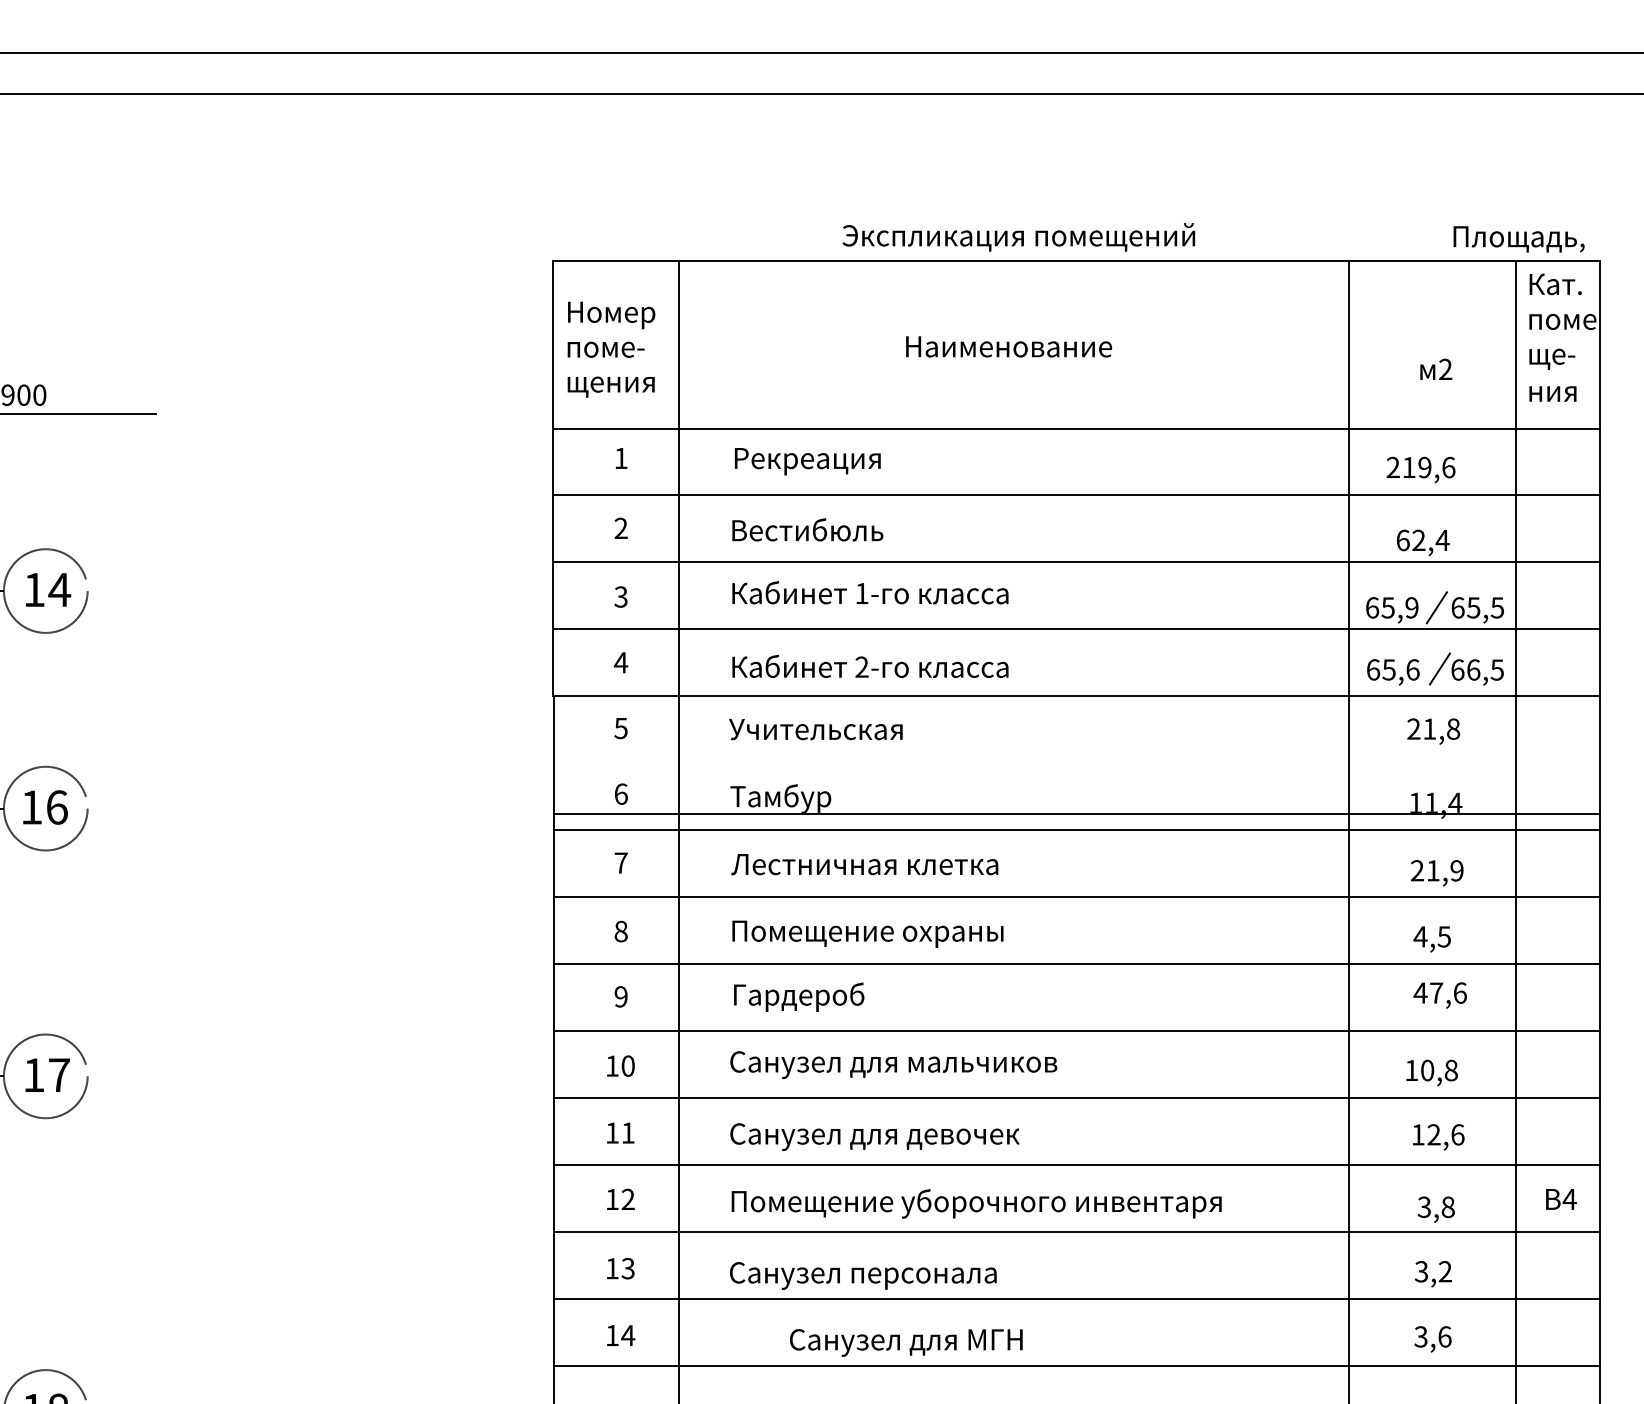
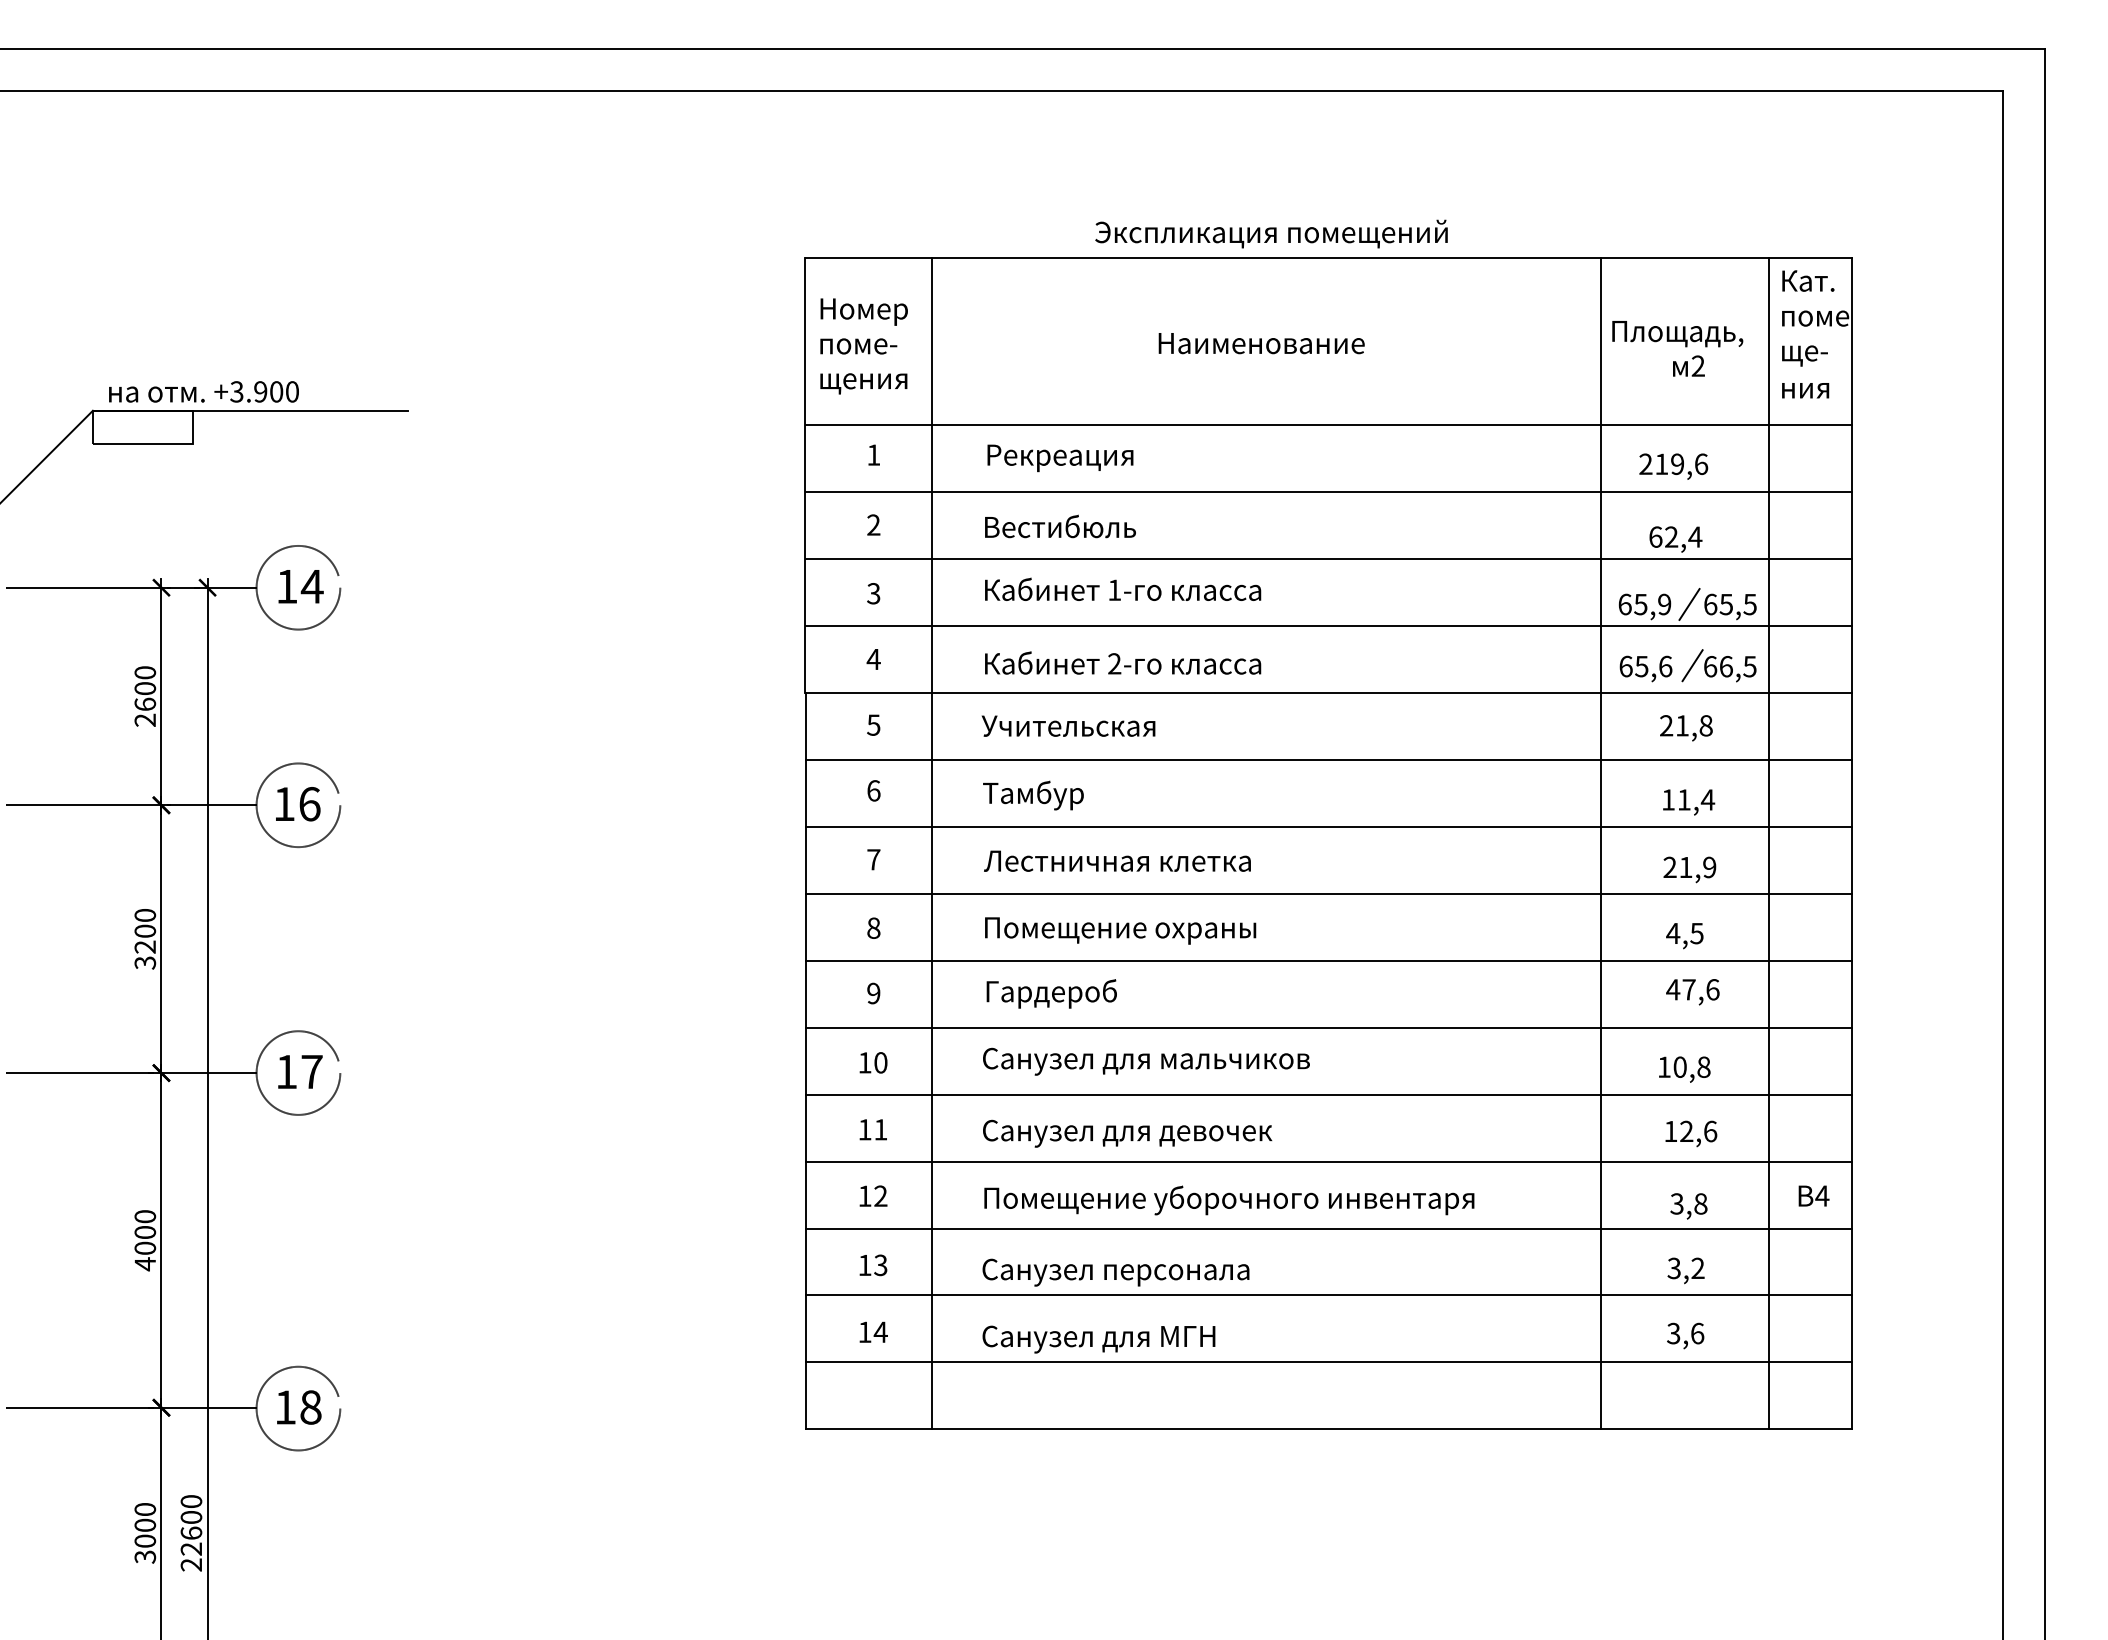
text: (1518, 239) -> (1677, 334), moved
line: (1076, 813) -> (1329, 759), moved
text: (905, 1342) -> (1098, 1339), moved

